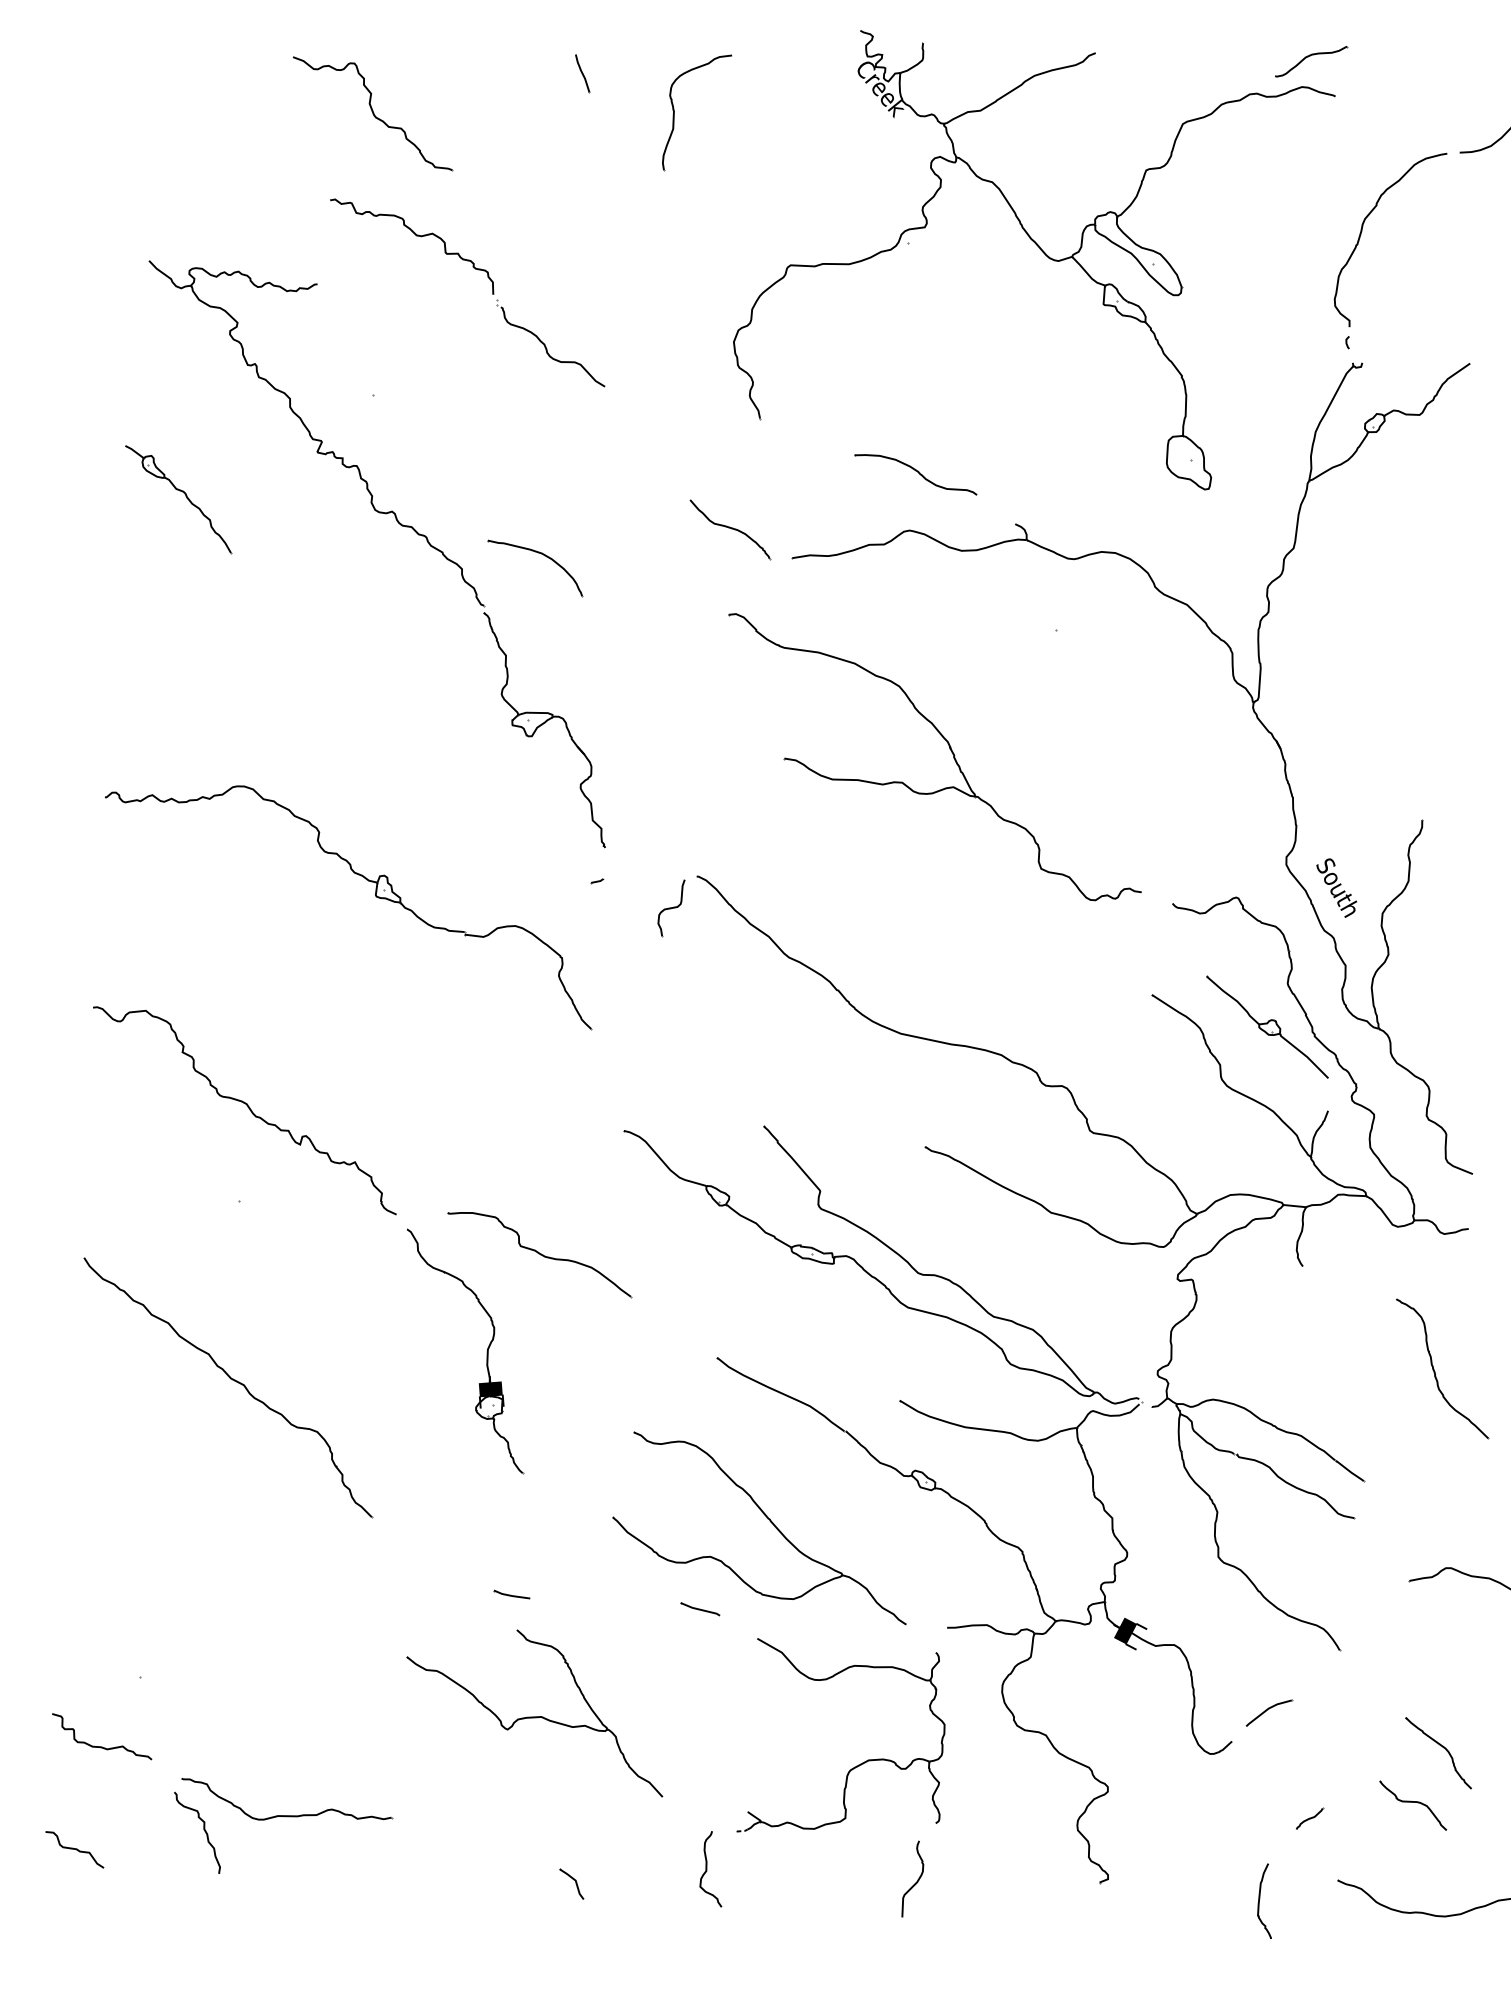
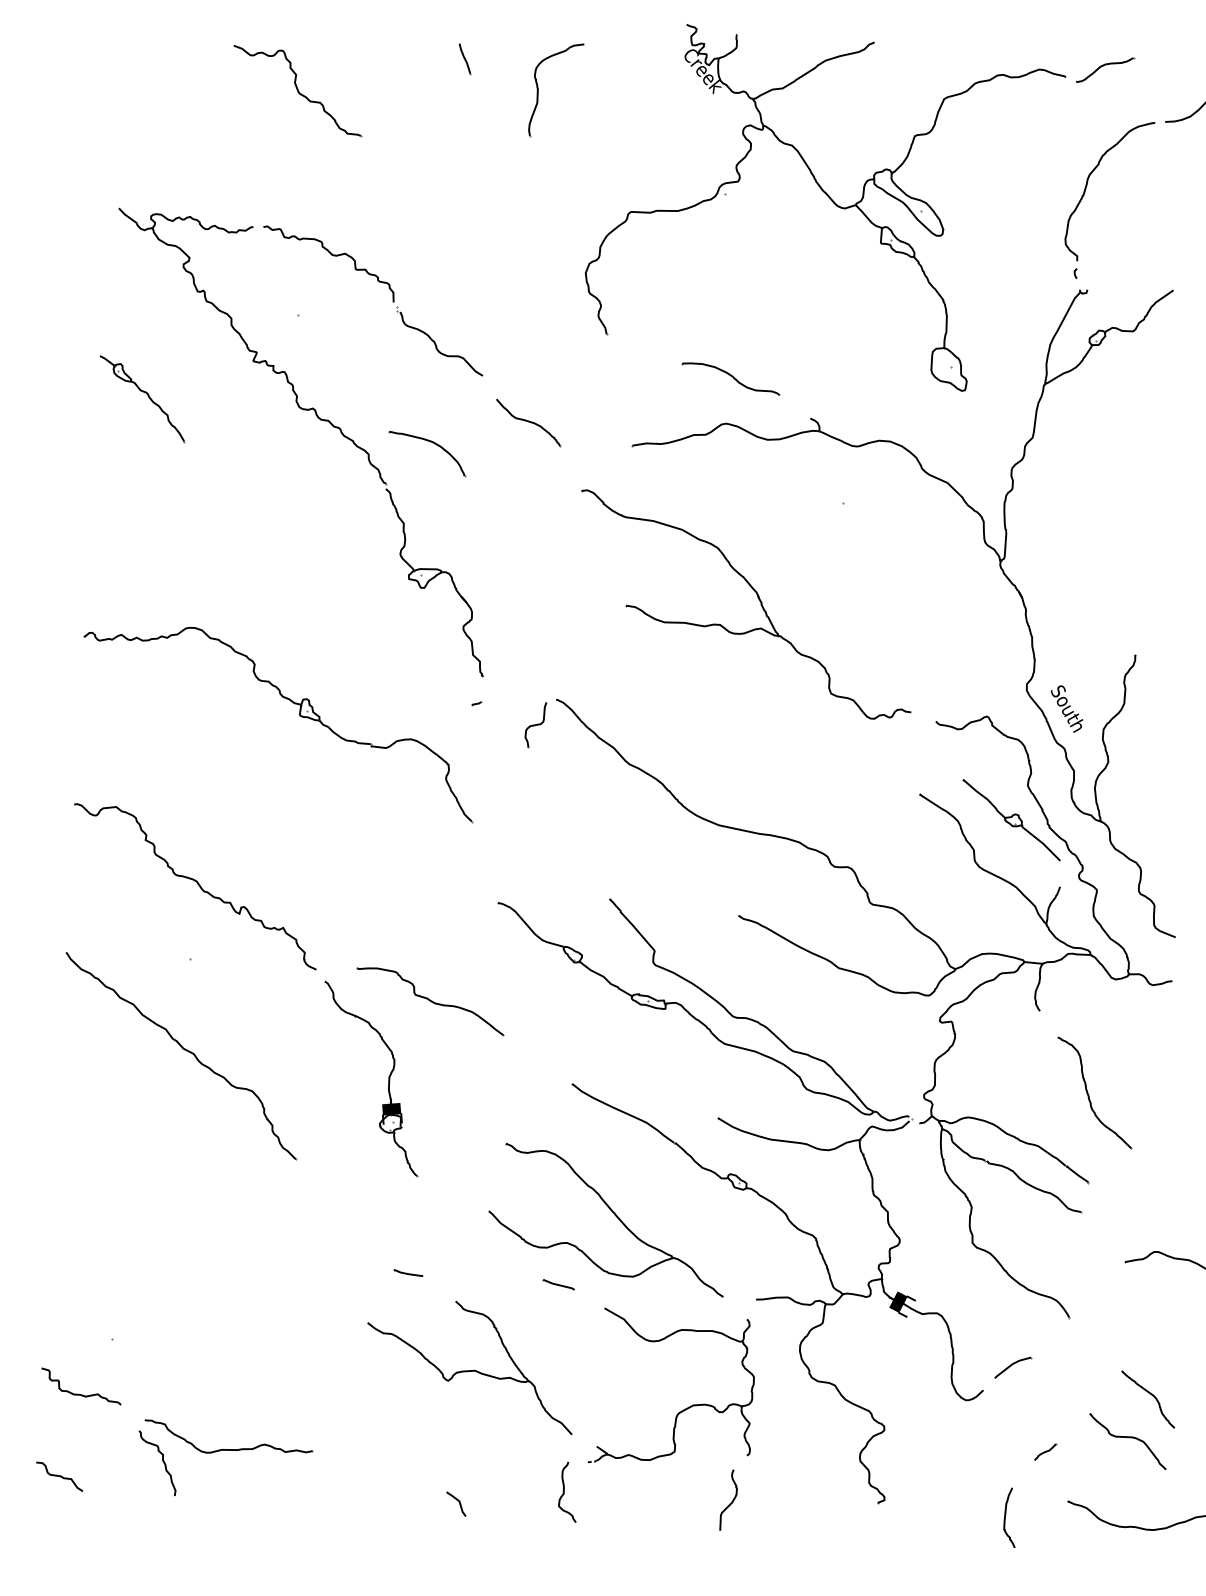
part: (1311, 61) -> (1105, 69), moved
part: (475, 269) -> (379, 282), moved
part: (730, 529) -> (528, 422), moved
part: (1435, 1371) -> (1089, 1094), moved
part: (232, 1380) -> (184, 1050), moved
part: (534, 1713) -> (469, 1367), moved
part: (1413, 1805) -> (1128, 1441), size x1.43

